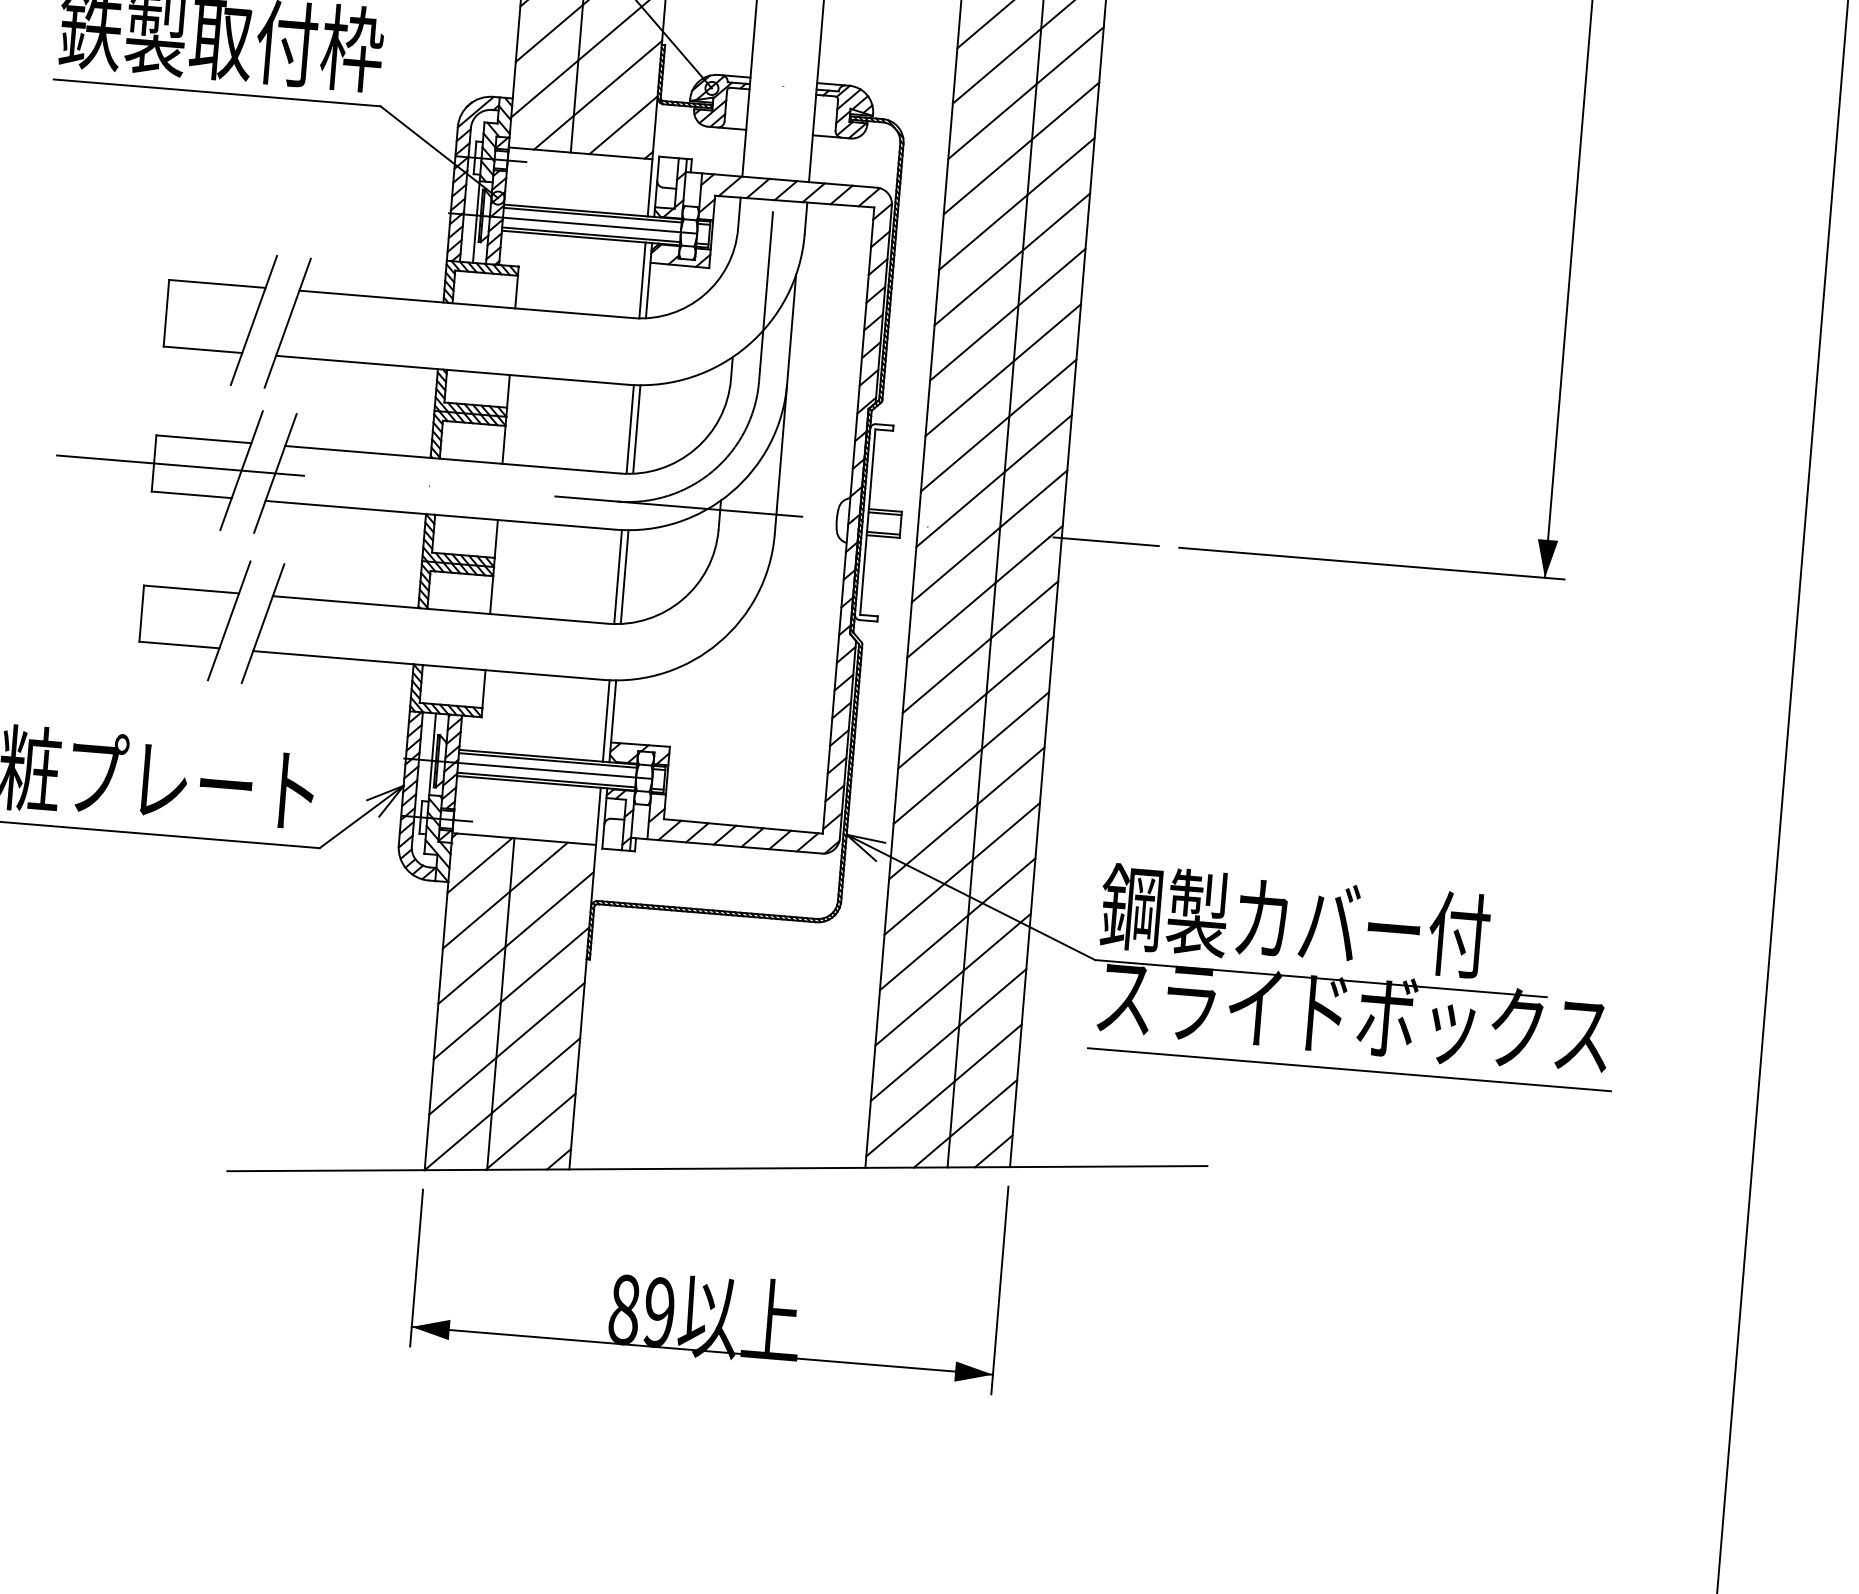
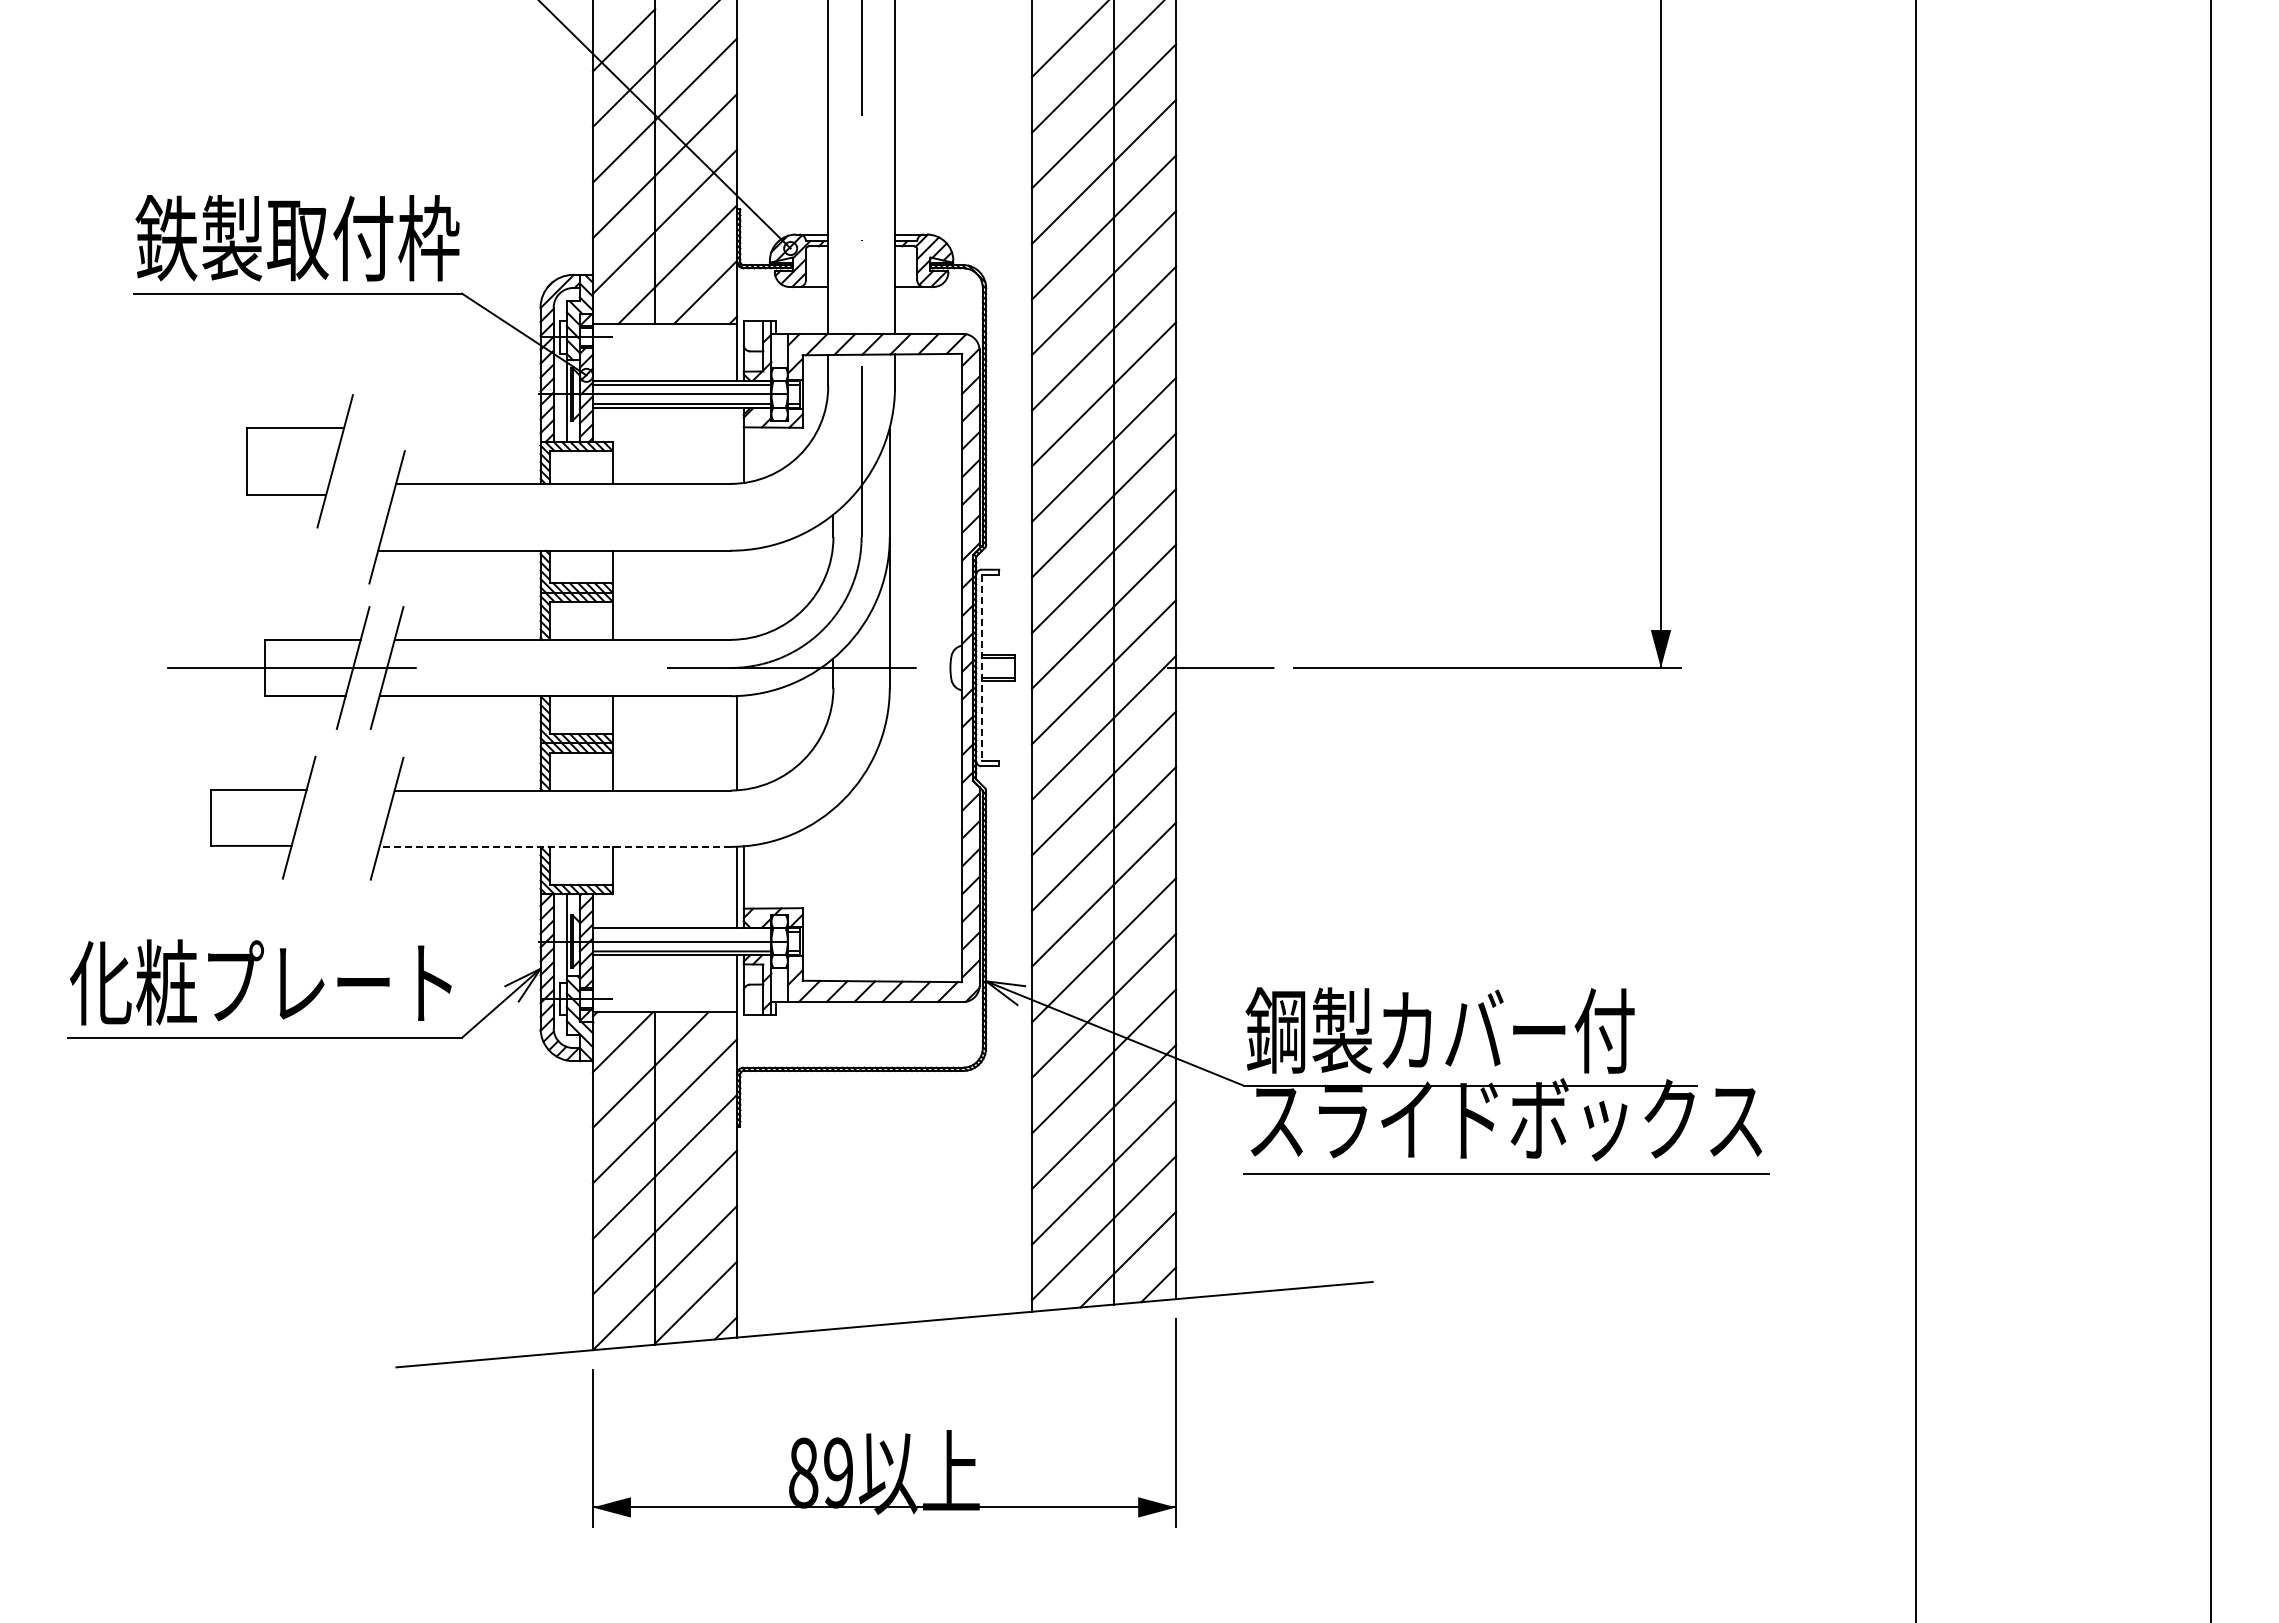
line: (642, 280) -> (737, 445), removed
part: (218, 317) -> (299, 461), moved
line: (630, 428) -> (737, 594), removed
line: (636, 428) -> (743, 593), removed
line: (867, 522) -> (981, 668), solid -> dashed
line: (624, 576) -> (743, 742), removed
part: (193, 617) -> (263, 817), moved
line: (428, 665) -> (555, 846), solid -> dashed
line: (548, 760) -> (682, 931), removed

